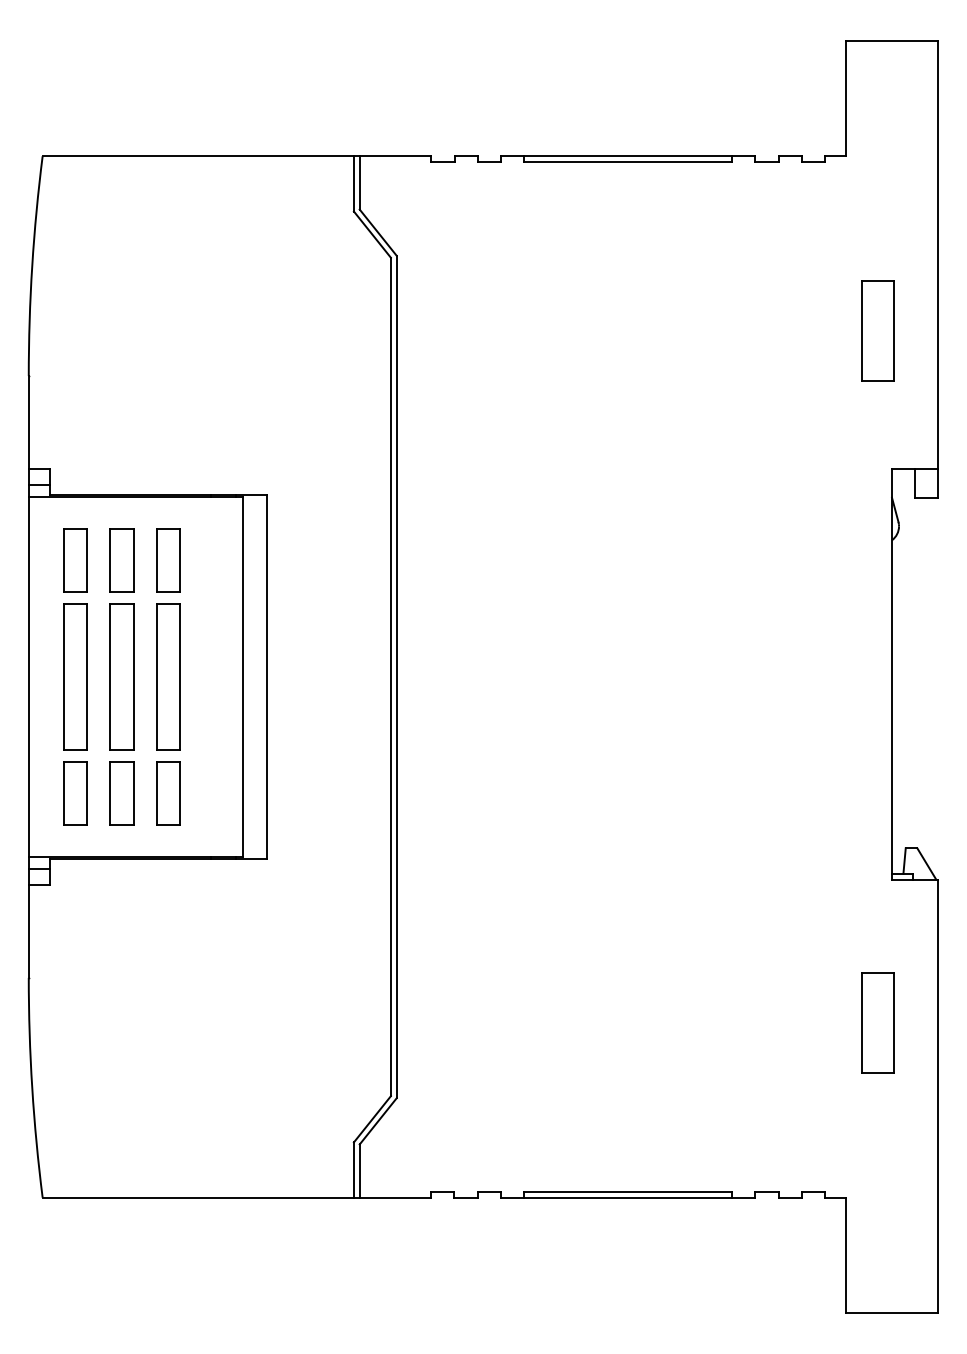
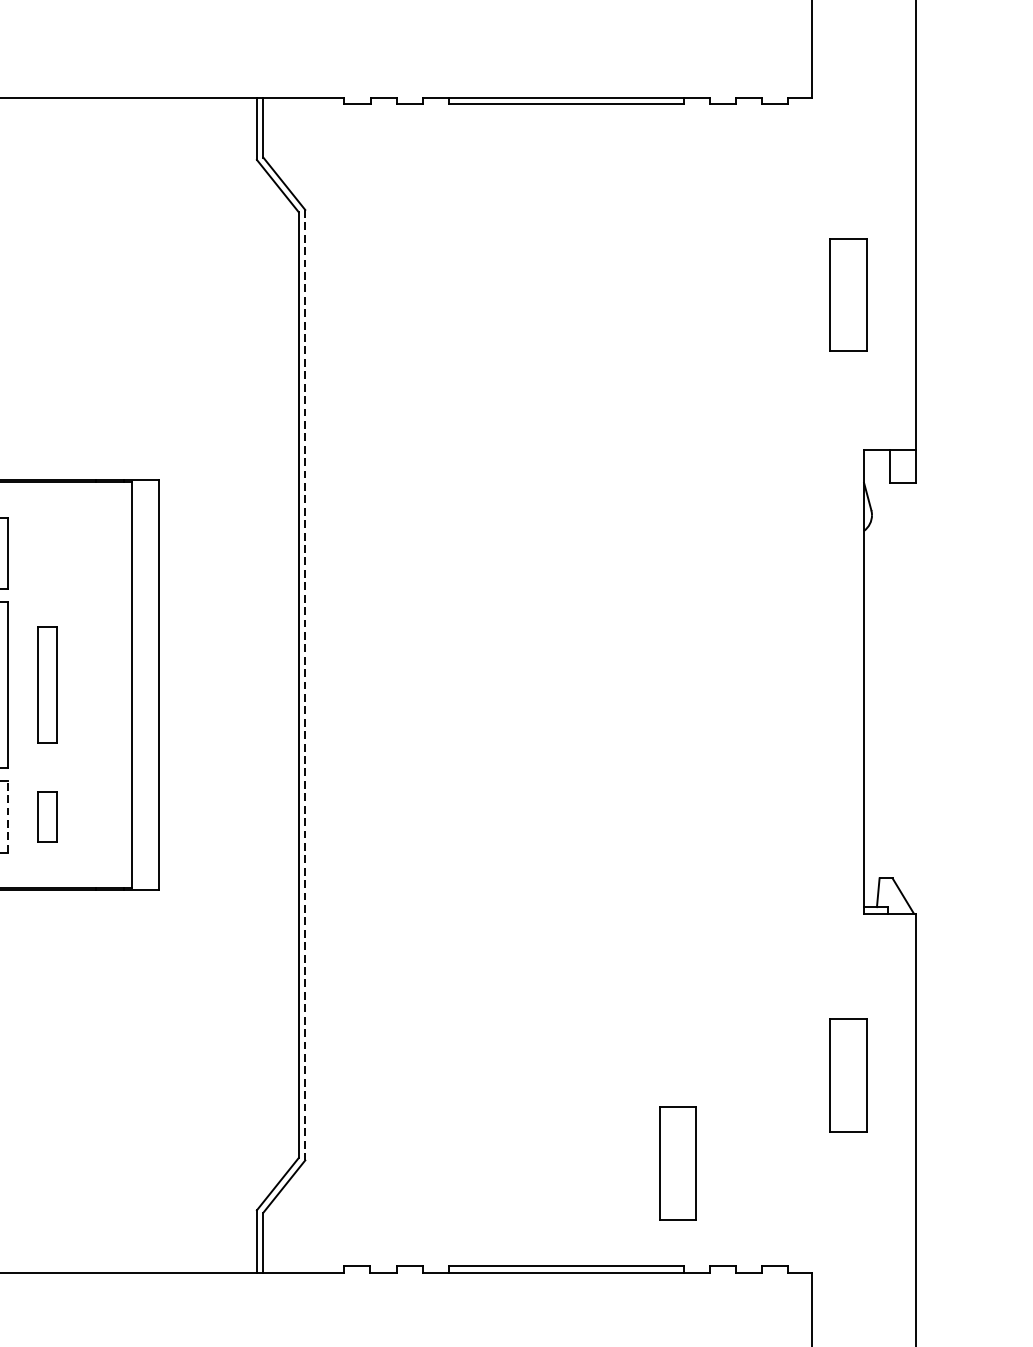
part: (168, 560) -> (47, 553), removed
part: (168, 676) -> (47, 684), size x0.7
line: (396, 677) -> (304, 685), solid -> dashed
line: (133, 793) -> (8, 816), solid -> dashed
part: (168, 793) -> (47, 816), size x0.7
part: (726, 1100) -> (677, 1162), added

